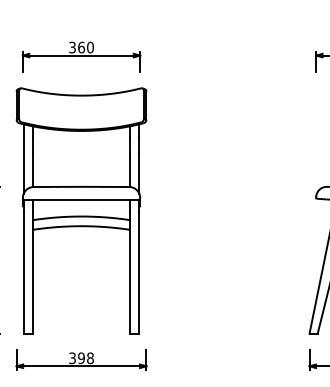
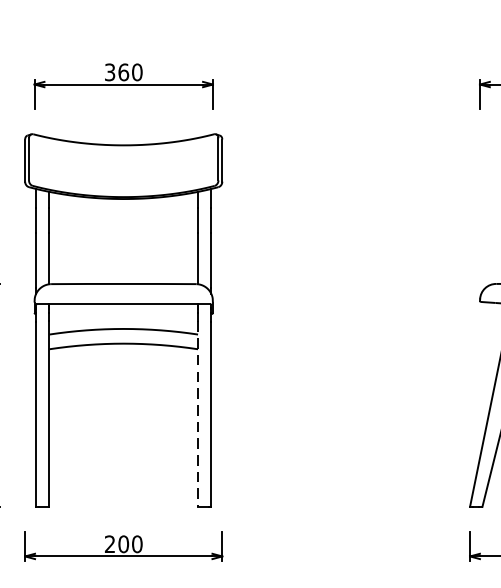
line: (130, 273) -> (198, 415), solid -> dashed
text: (81, 358) -> (123, 544), 398 -> 200

